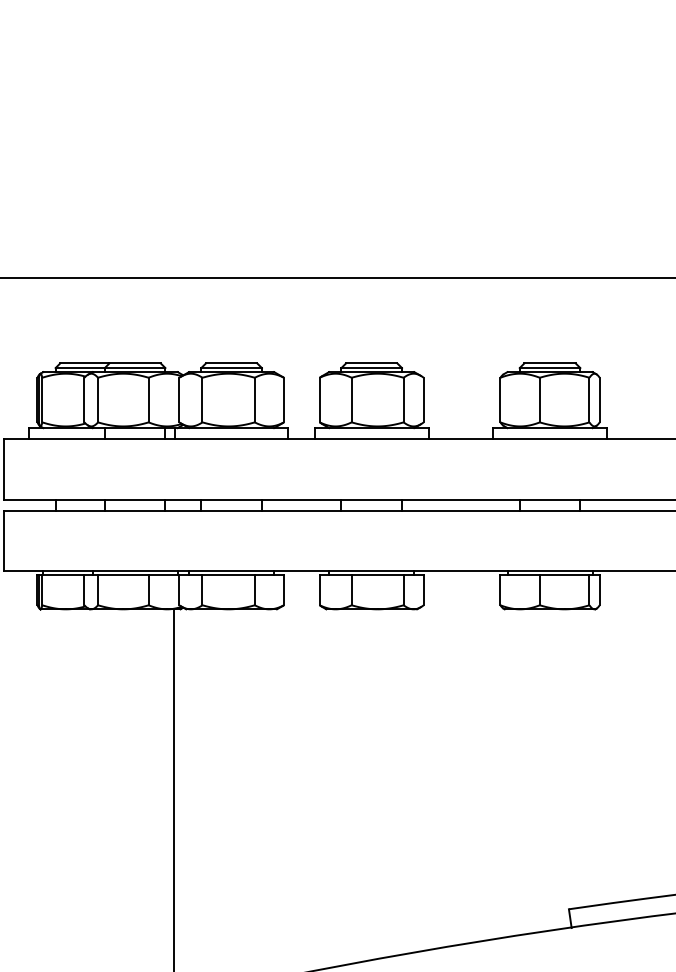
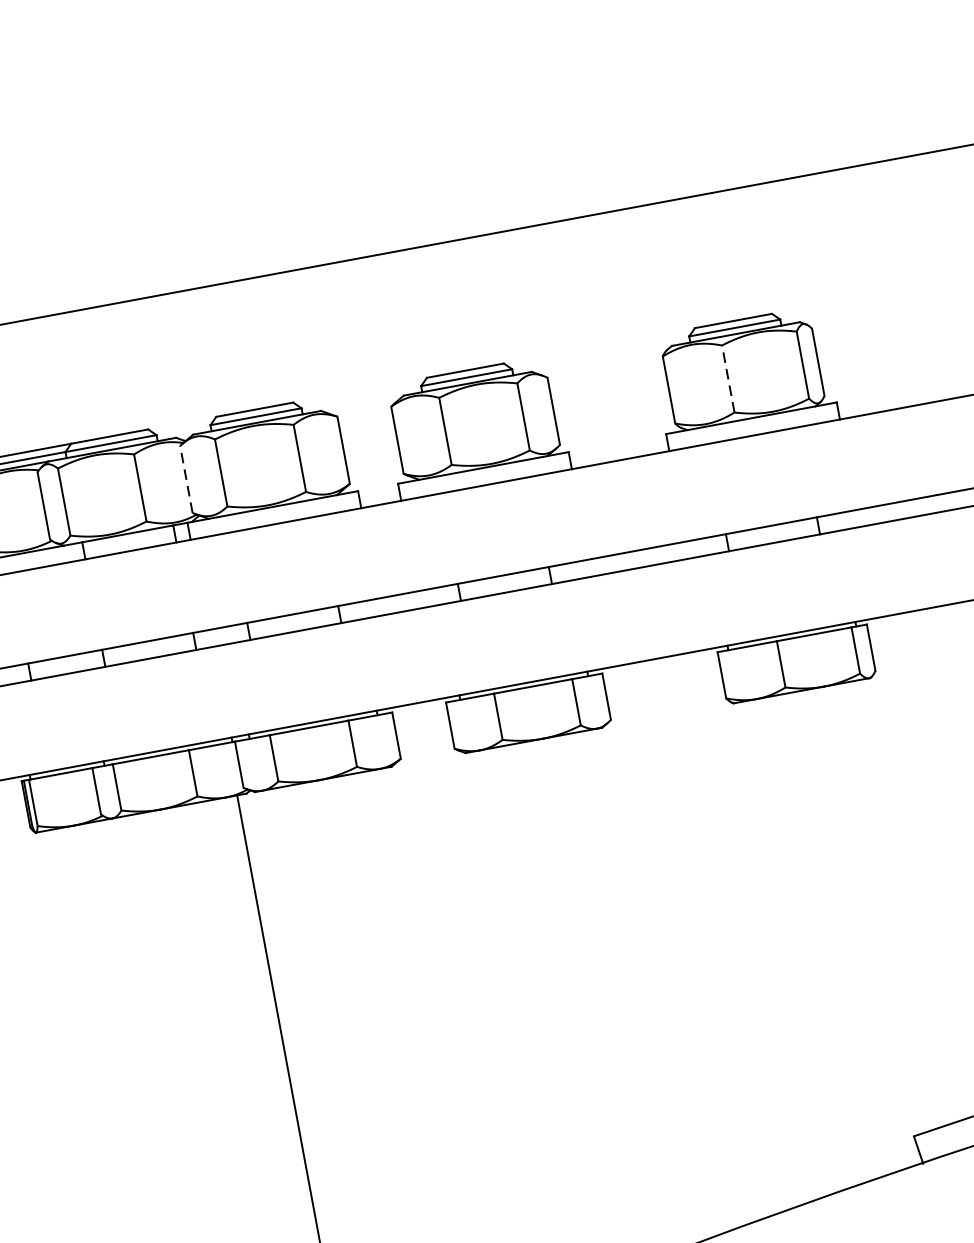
line: (179, 399) -> (186, 478), solid -> dashed
line: (539, 399) -> (727, 378), solid -> dashed

